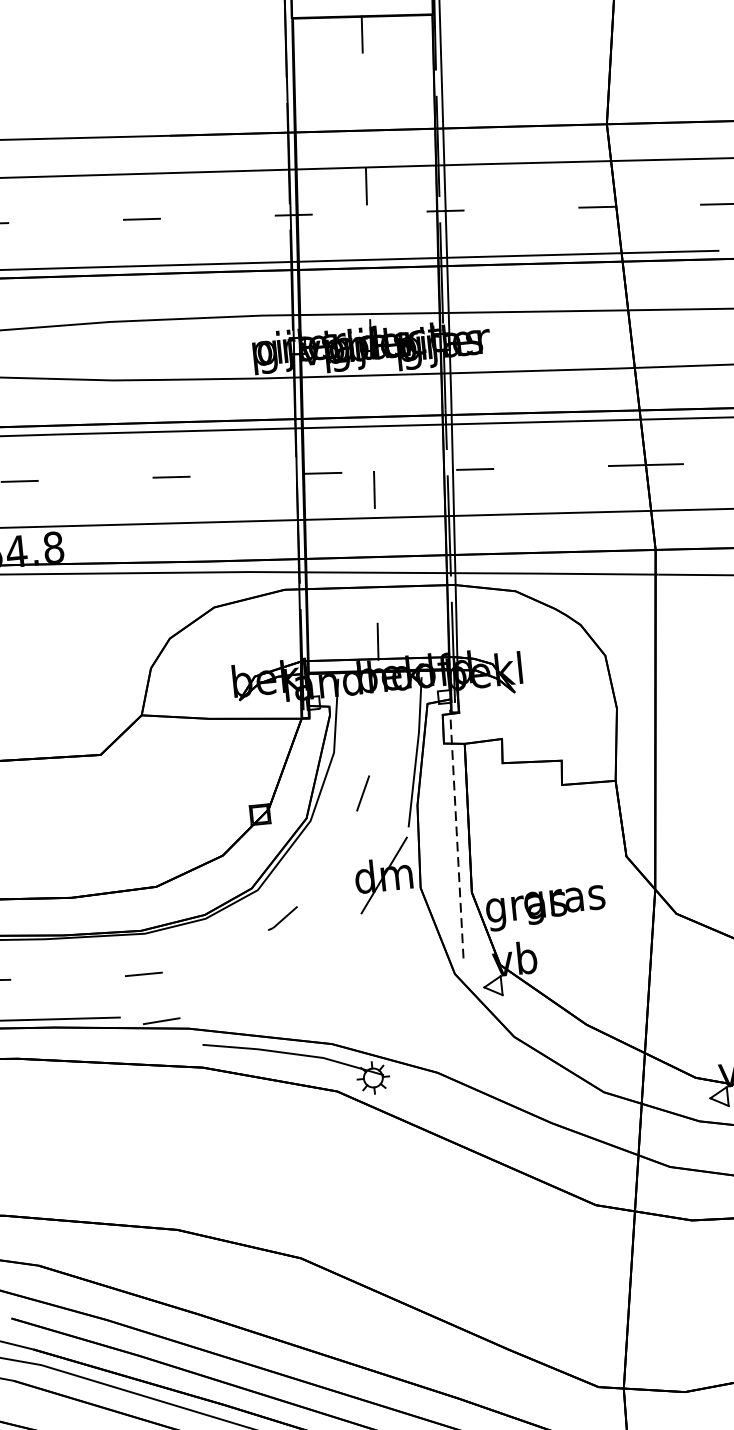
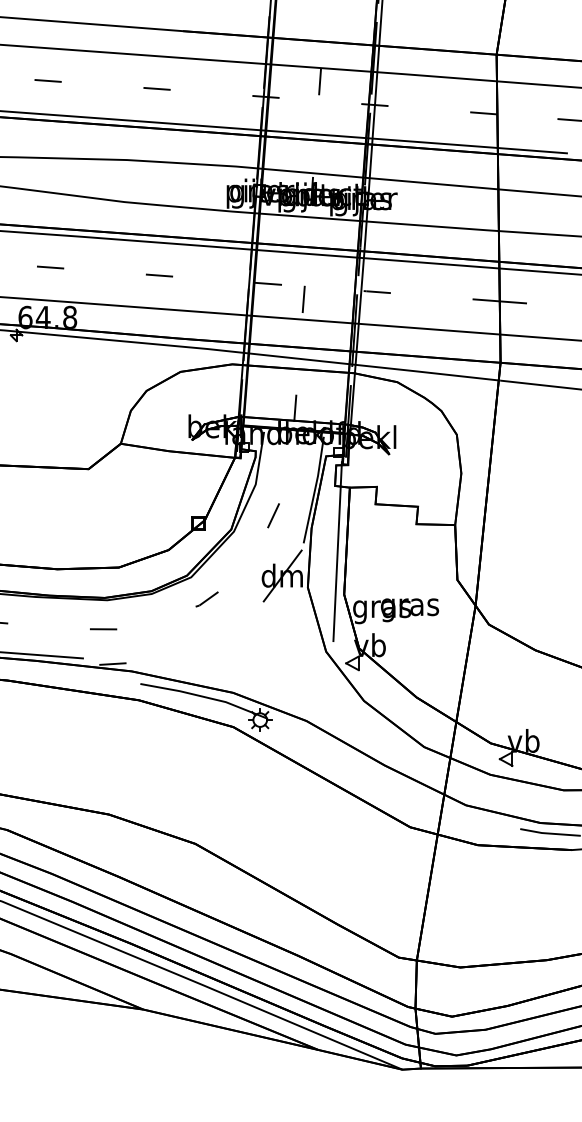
line: (456, 833) -> (337, 551), dashed -> solid

